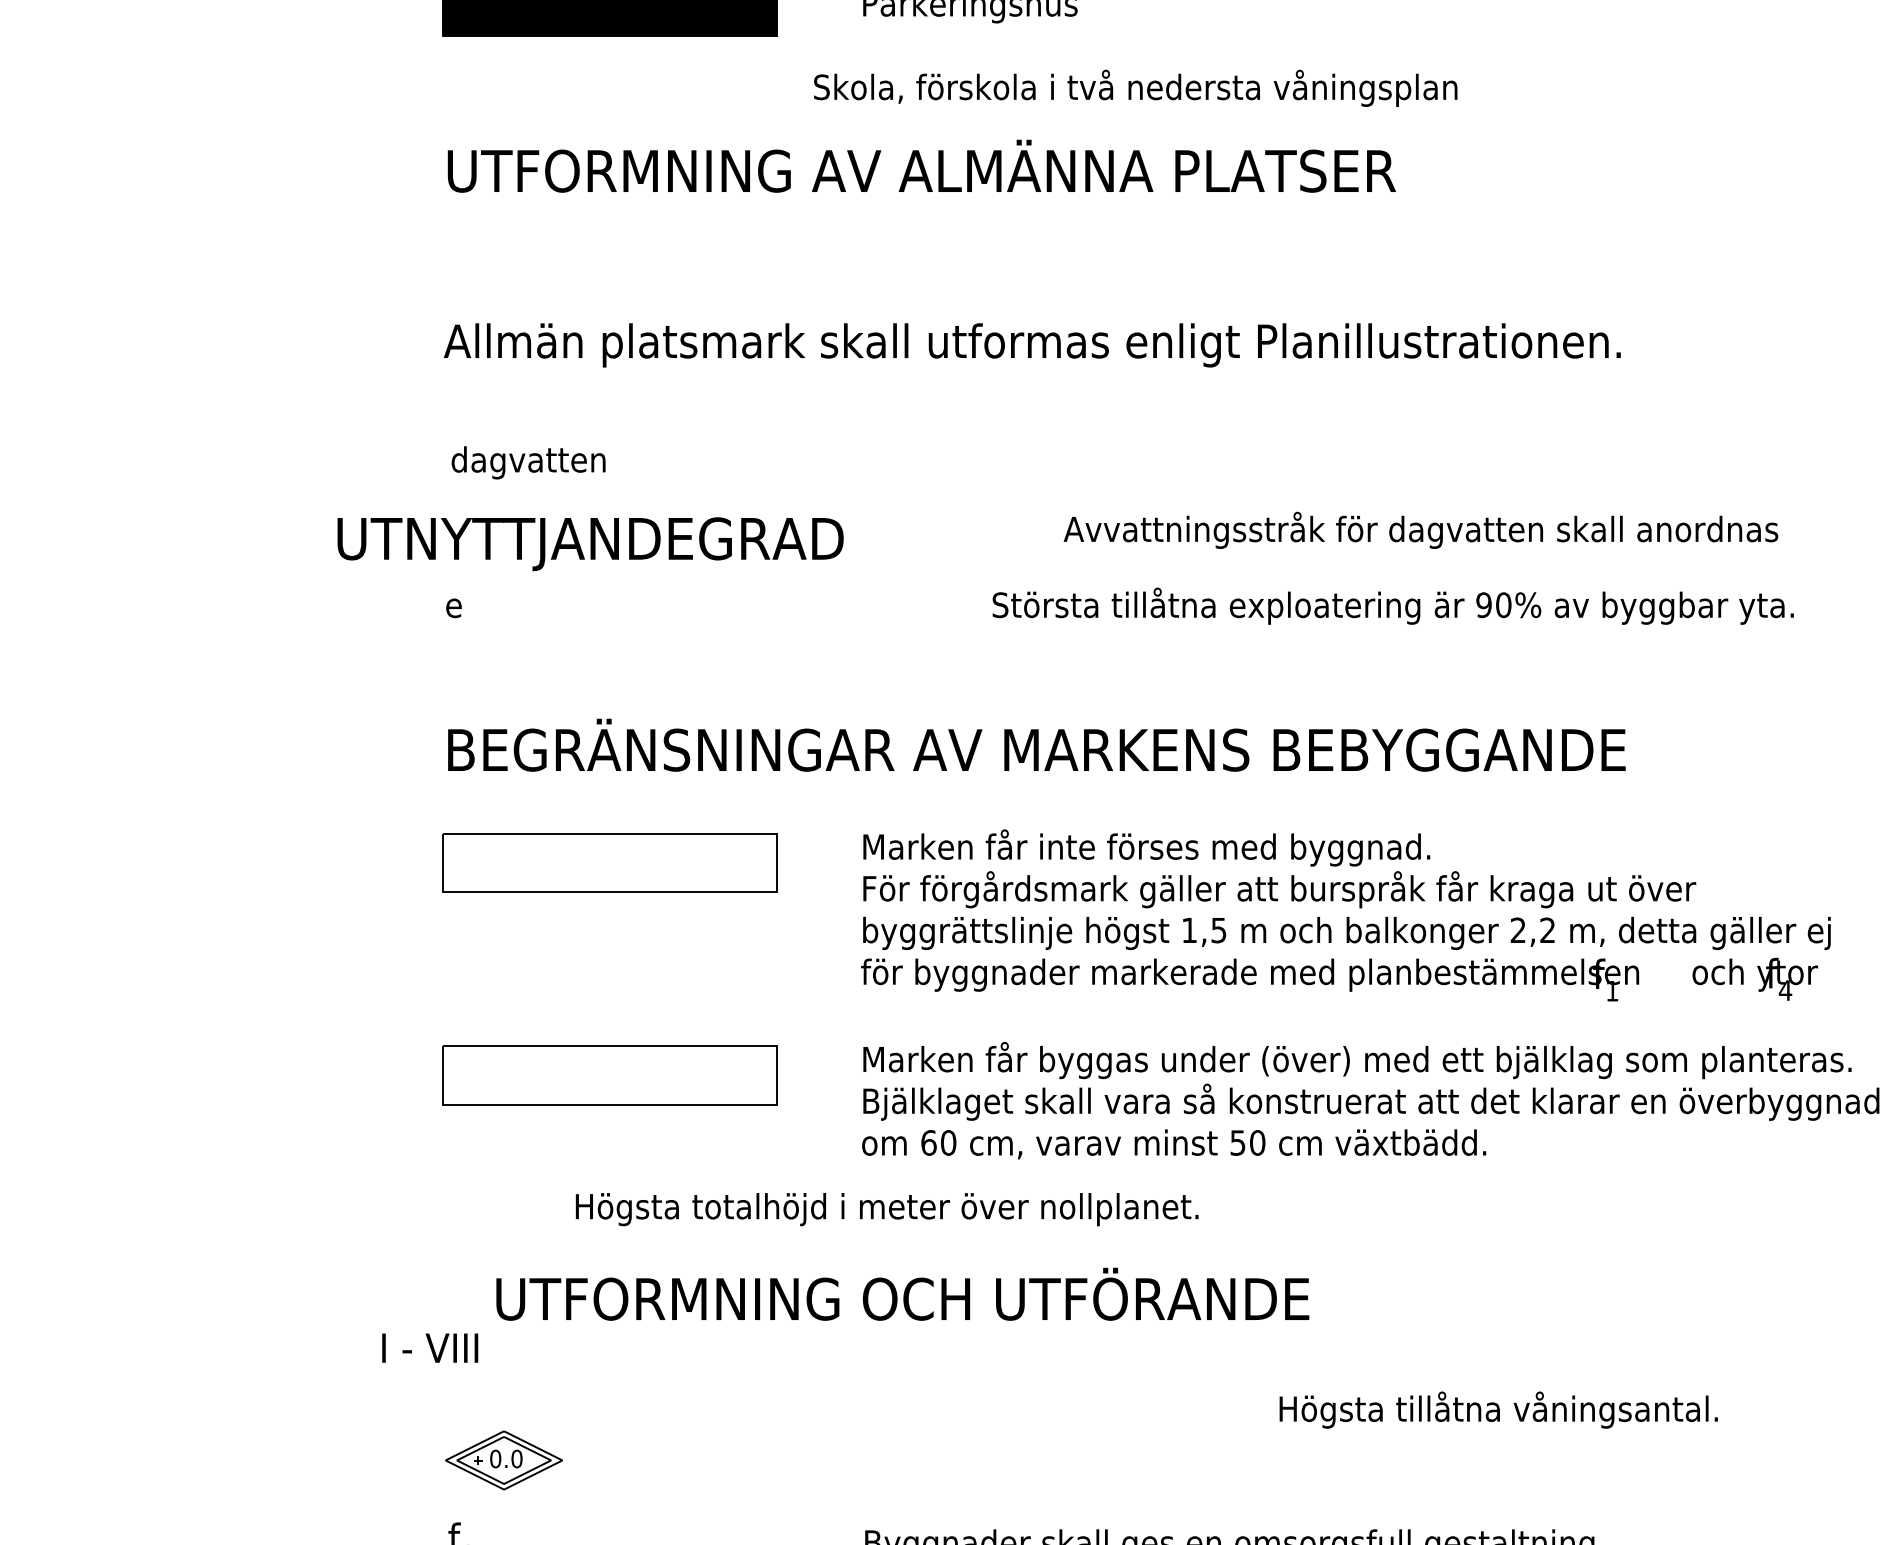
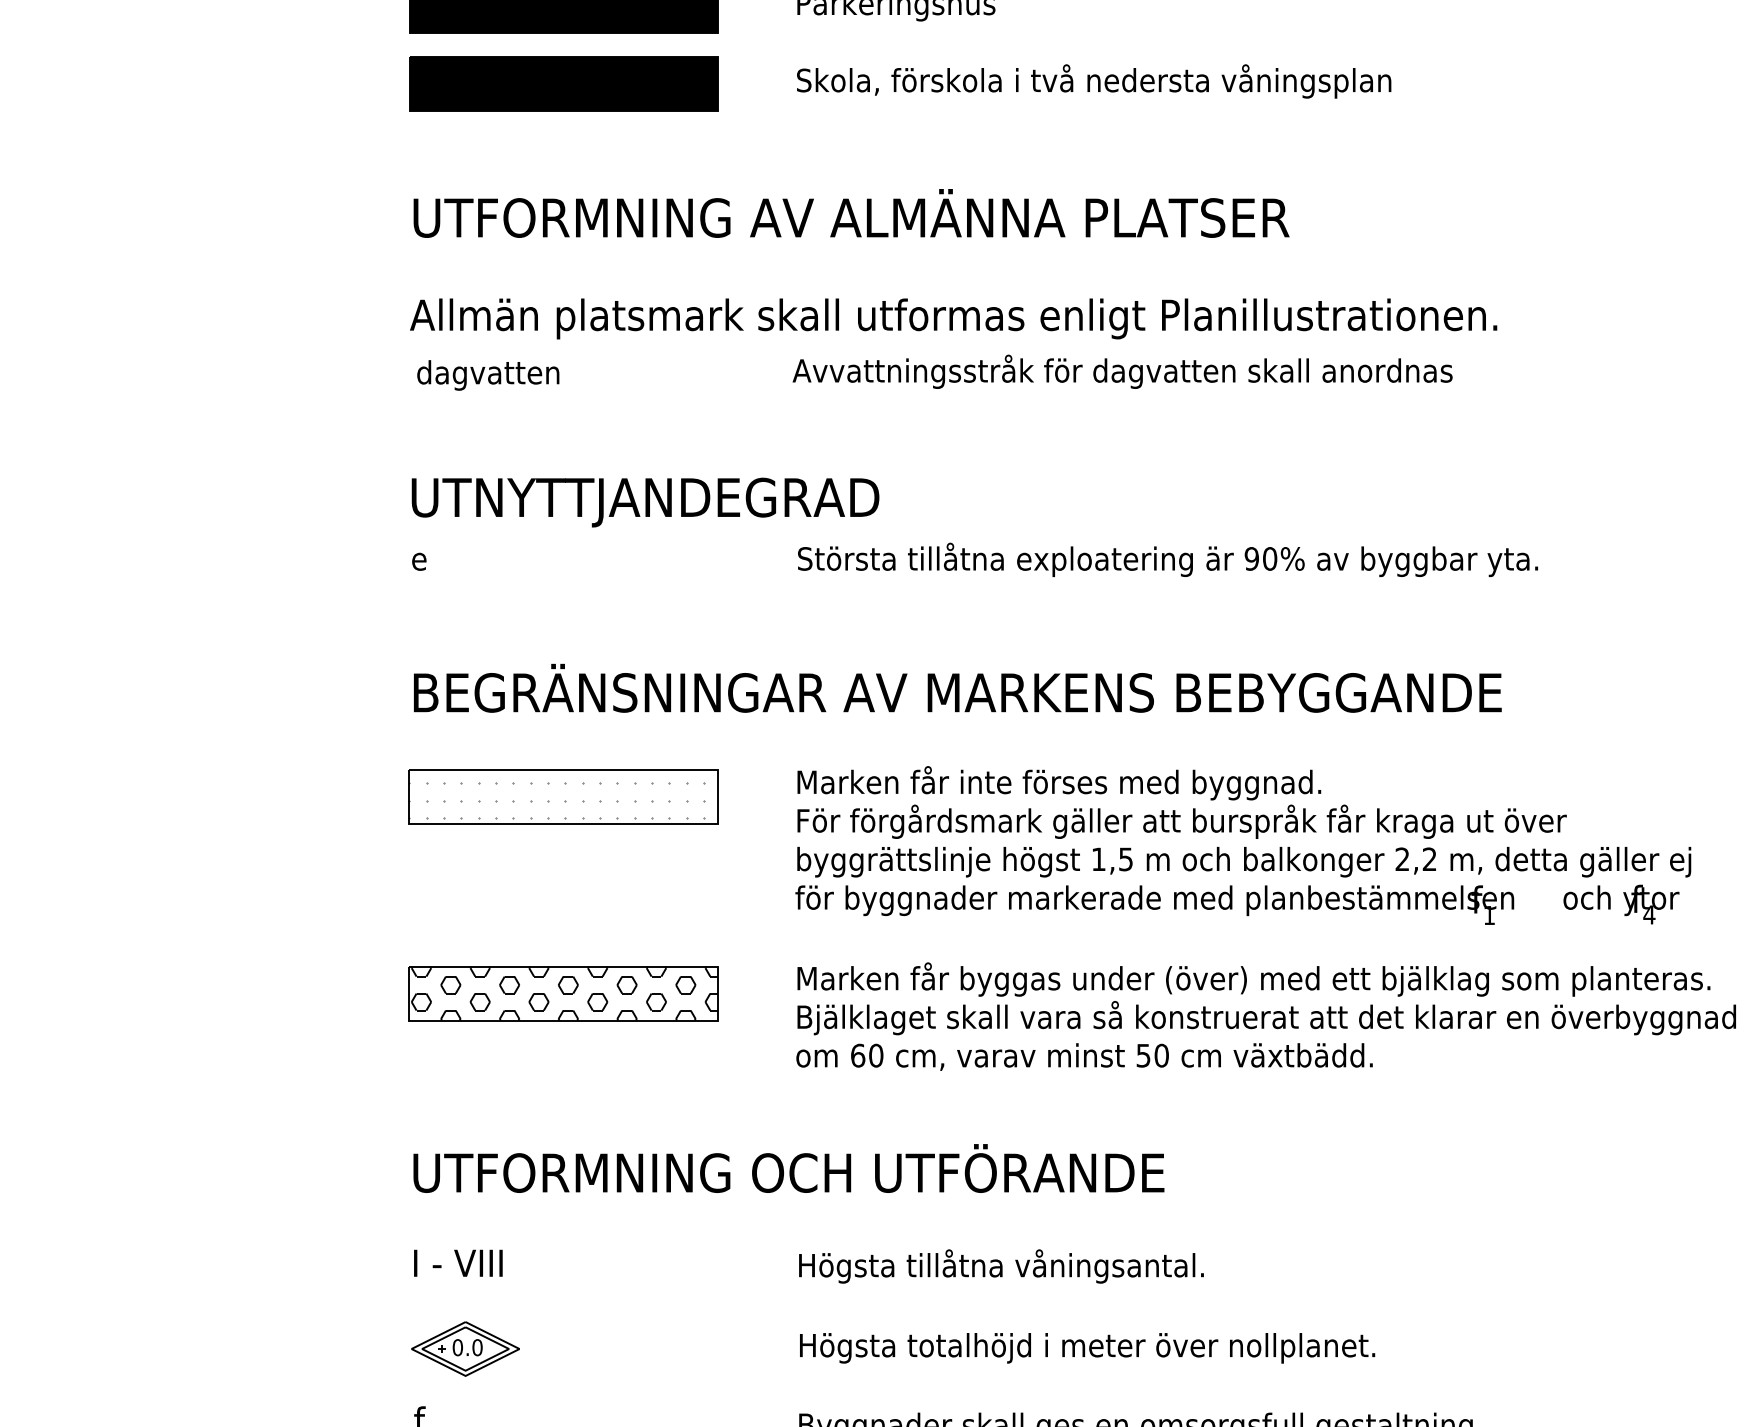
text: (1136, 88) -> (1094, 81), moved
part: (610, 90) -> (563, 83), added
text: (921, 166) -> (851, 213), moved
text: (528, 462) -> (488, 375), moved
text: (1420, 530) -> (1122, 371), moved
text: (590, 544) -> (645, 502), moved
text: (1392, 605) -> (1167, 559), moved
hatch: (602, 866) -> (556, 800), added
hatch: (611, 1075) -> (564, 993), added
text: (887, 1209) -> (1087, 1348), moved
text: (902, 1294) -> (788, 1168), moved
text: (430, 1347) -> (458, 1262), moved
text: (1498, 1410) -> (1001, 1266), moved

